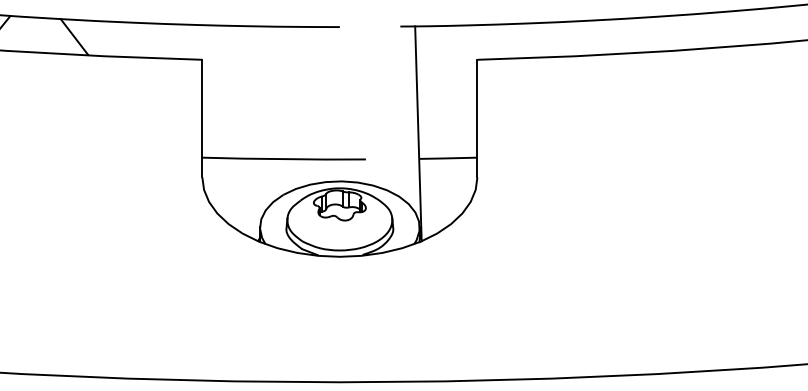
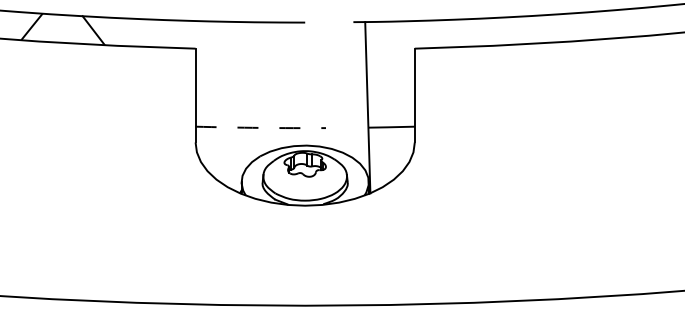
arc: (283, 158) -> (260, 127), solid -> dashed

